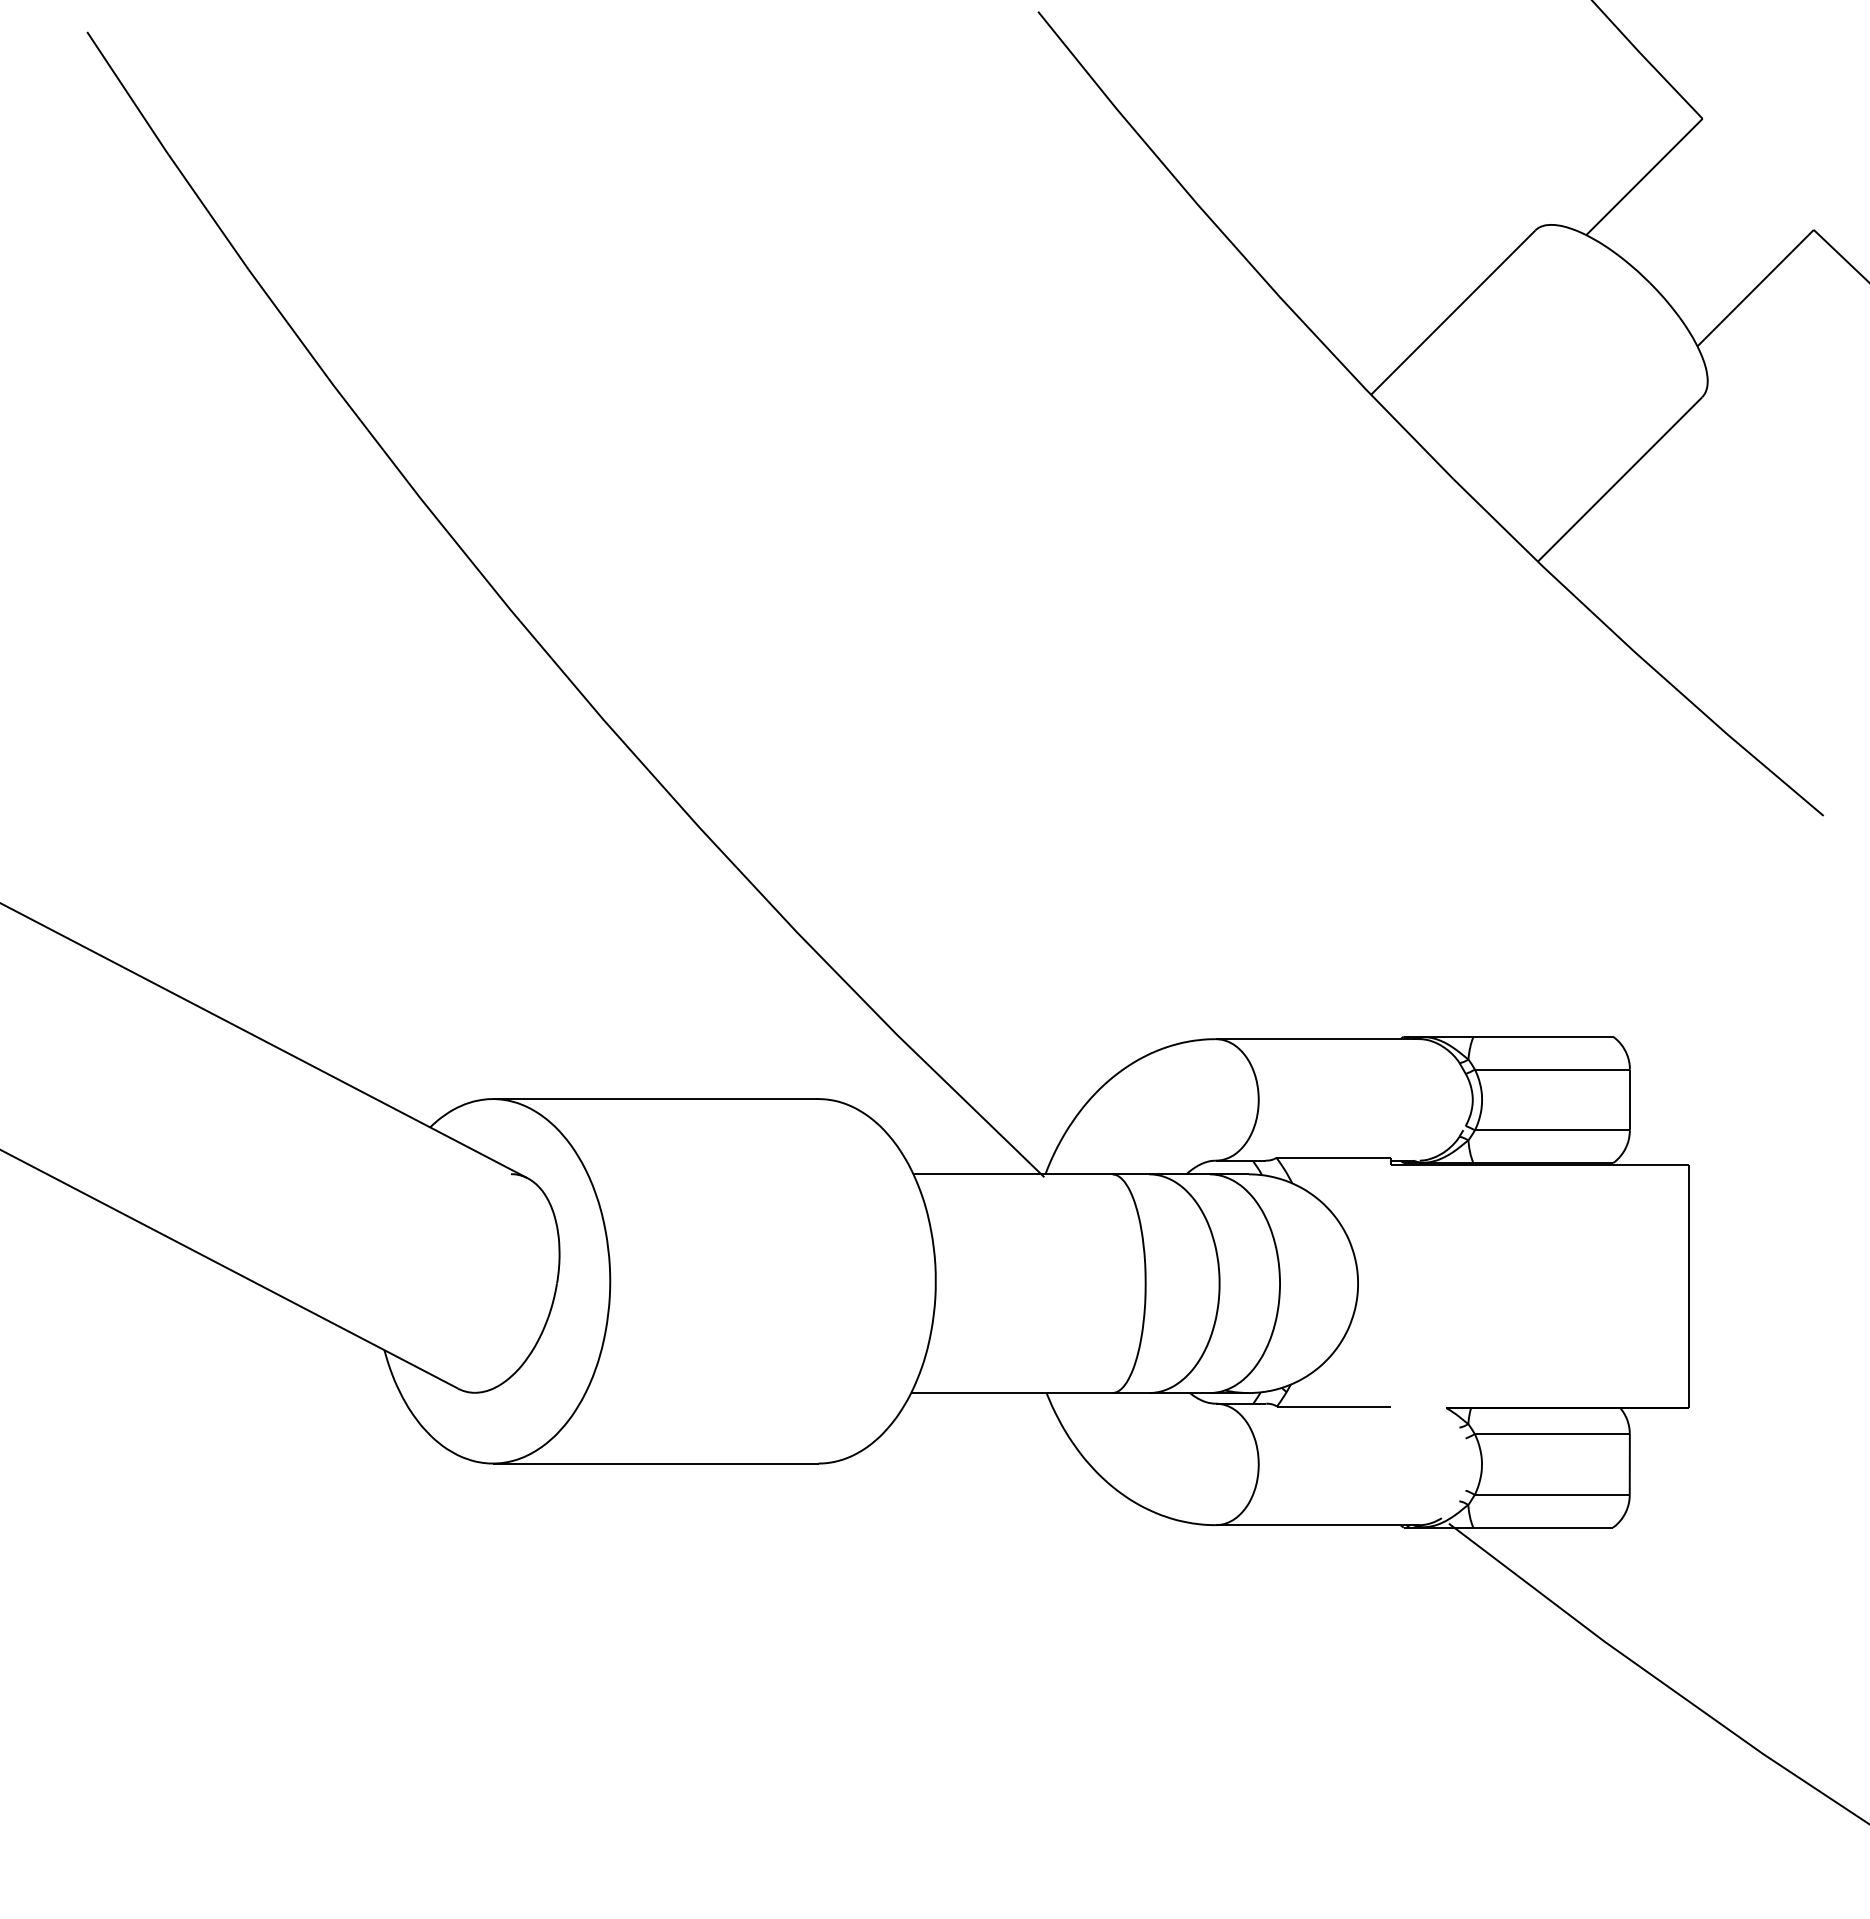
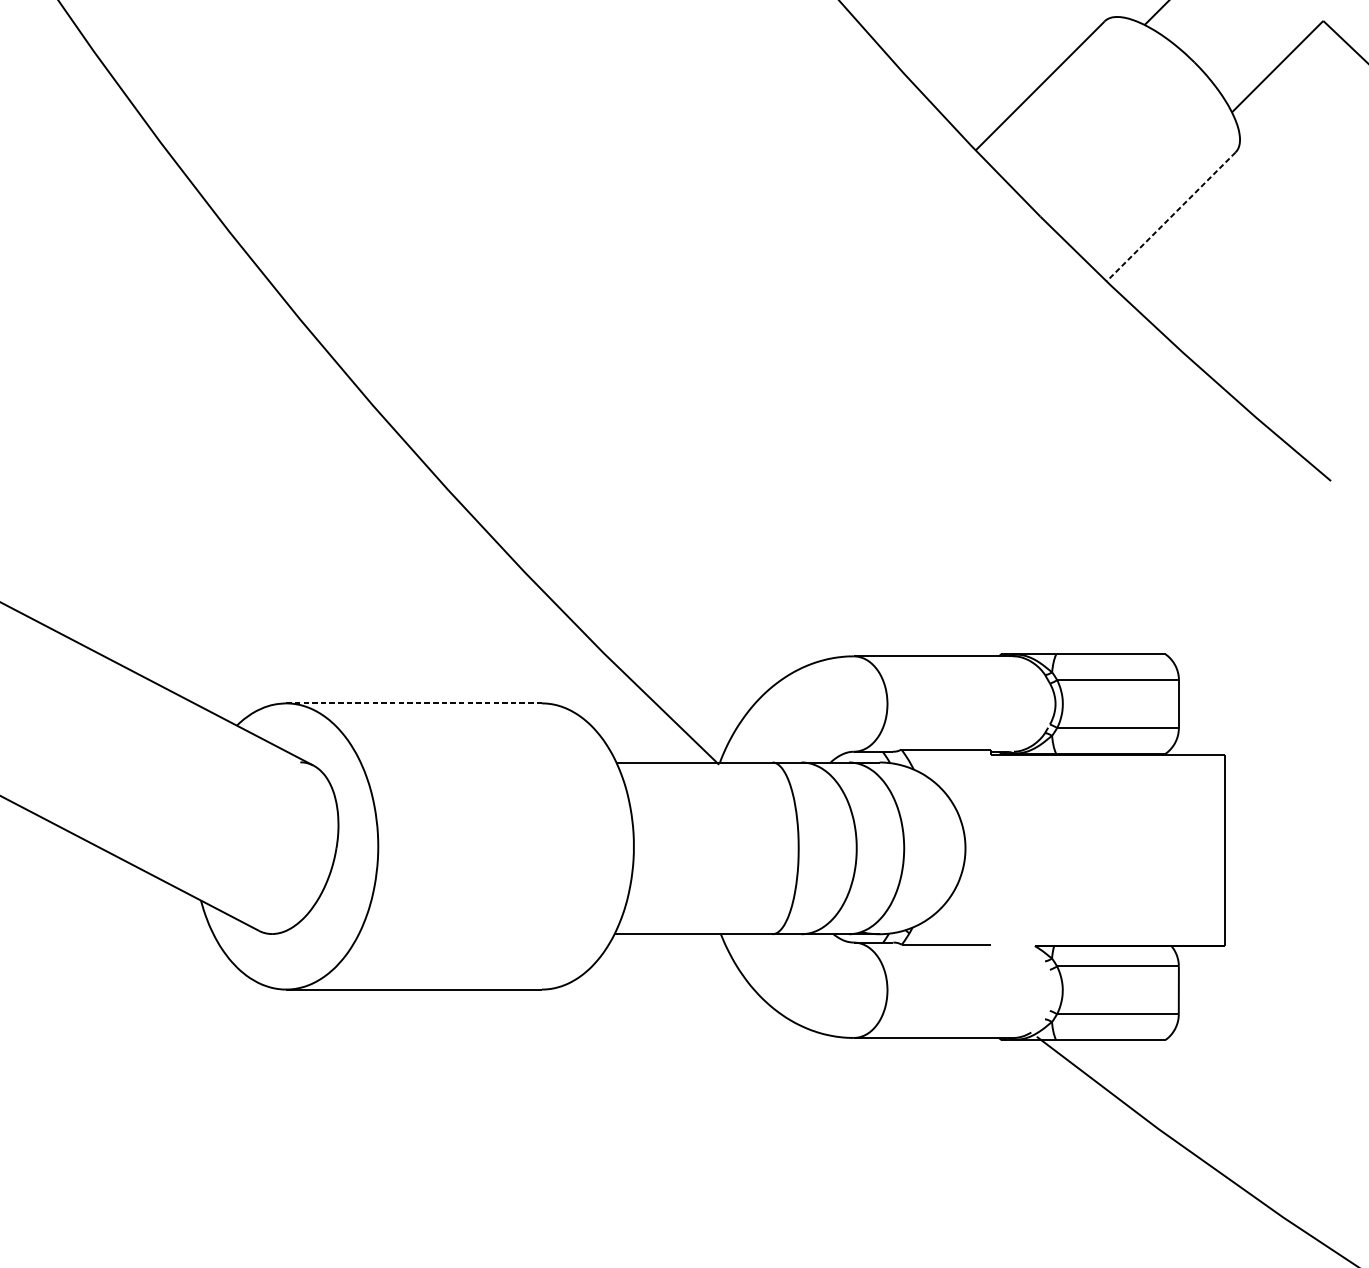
line: (1619, 479) -> (1170, 216), solid -> dashed
line: (655, 1099) -> (413, 703), solid -> dashed

